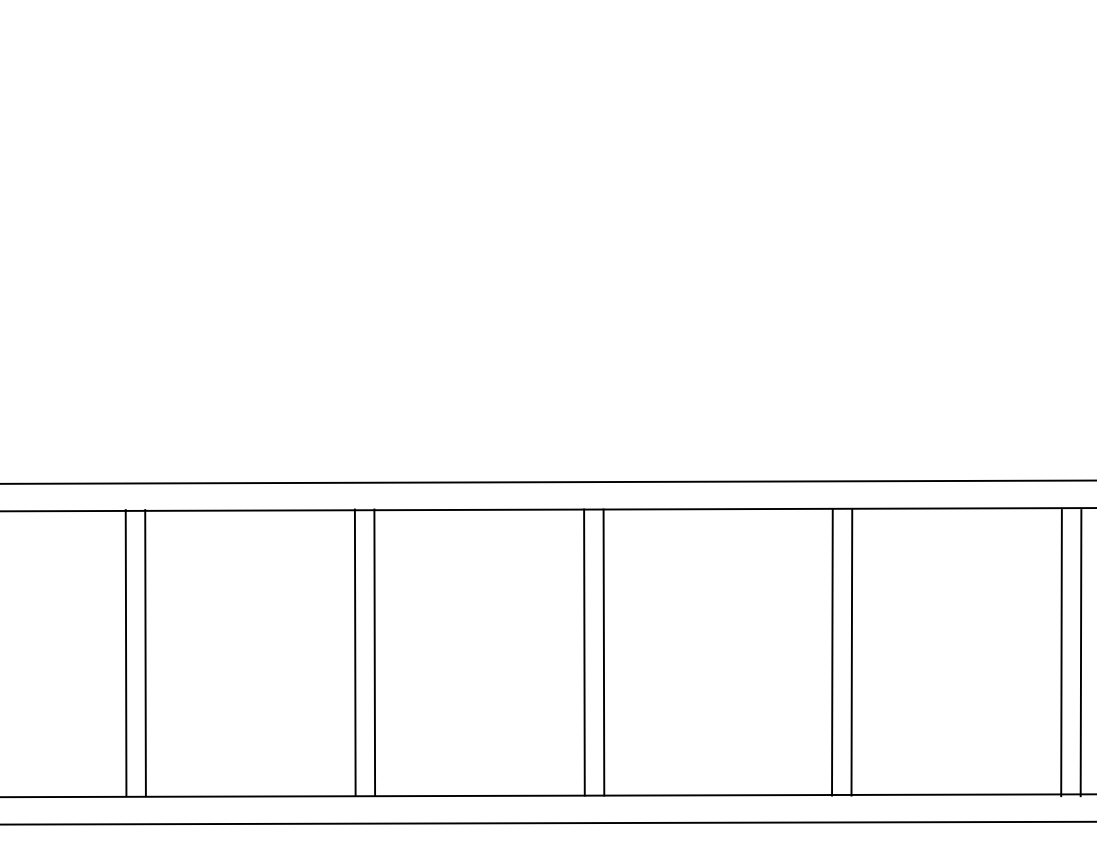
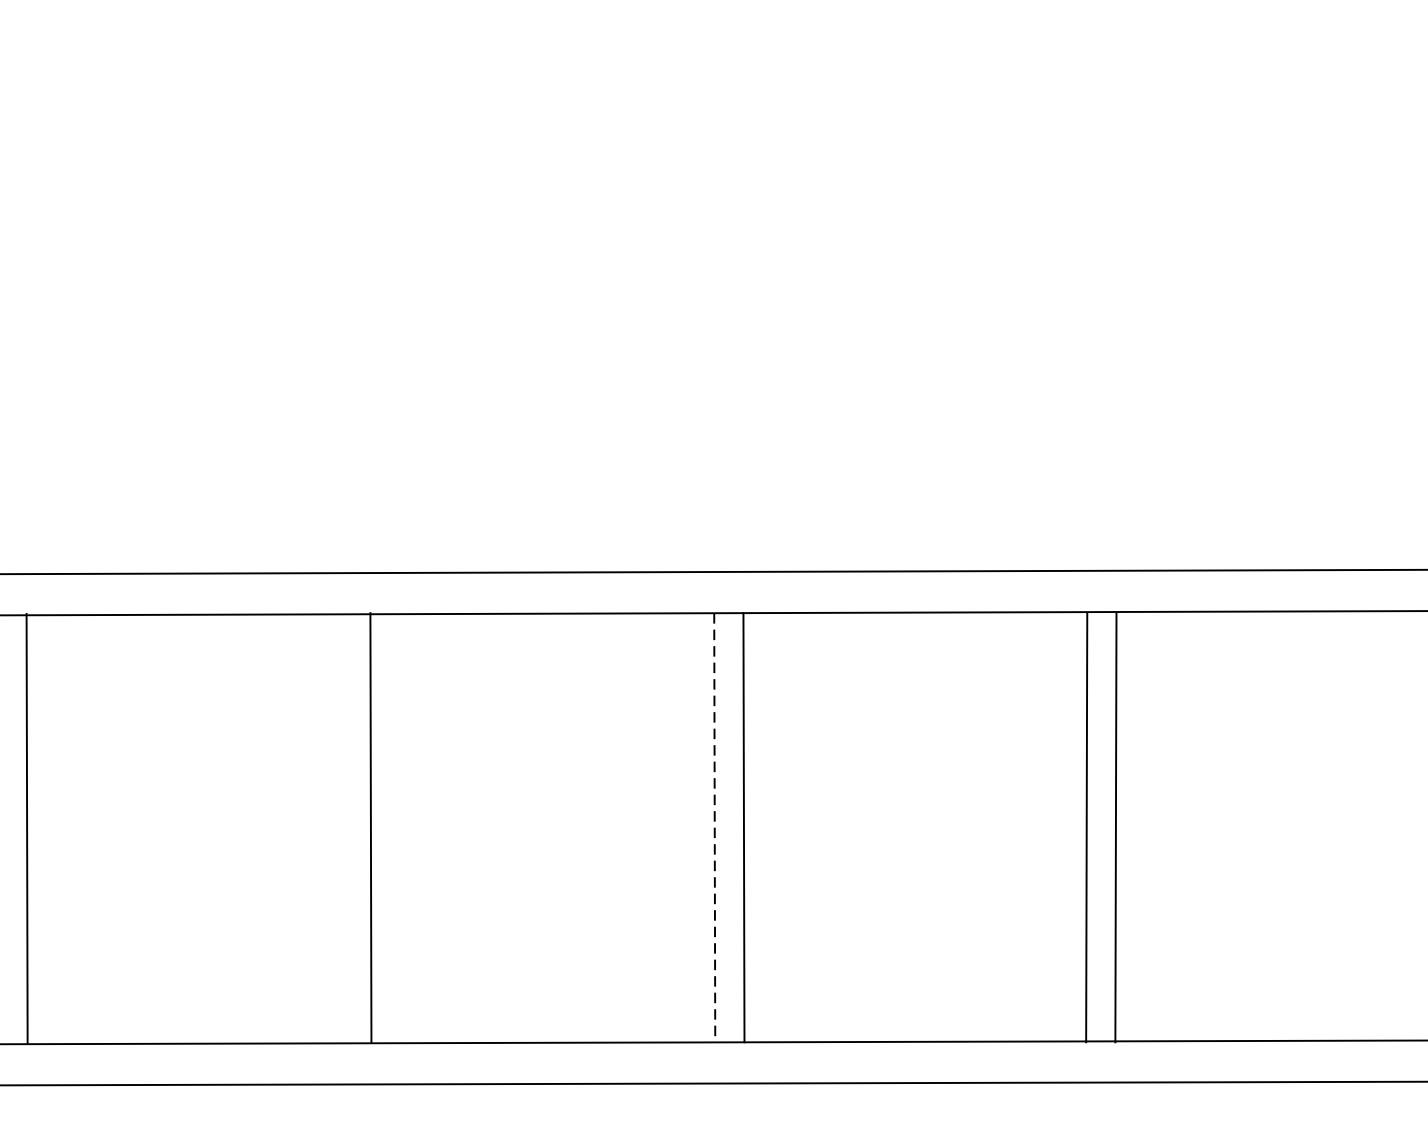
line: (374, 652) -> (399, 827), removed
line: (145, 653) -> (56, 829), removed
line: (584, 653) -> (714, 829), solid -> dashed

